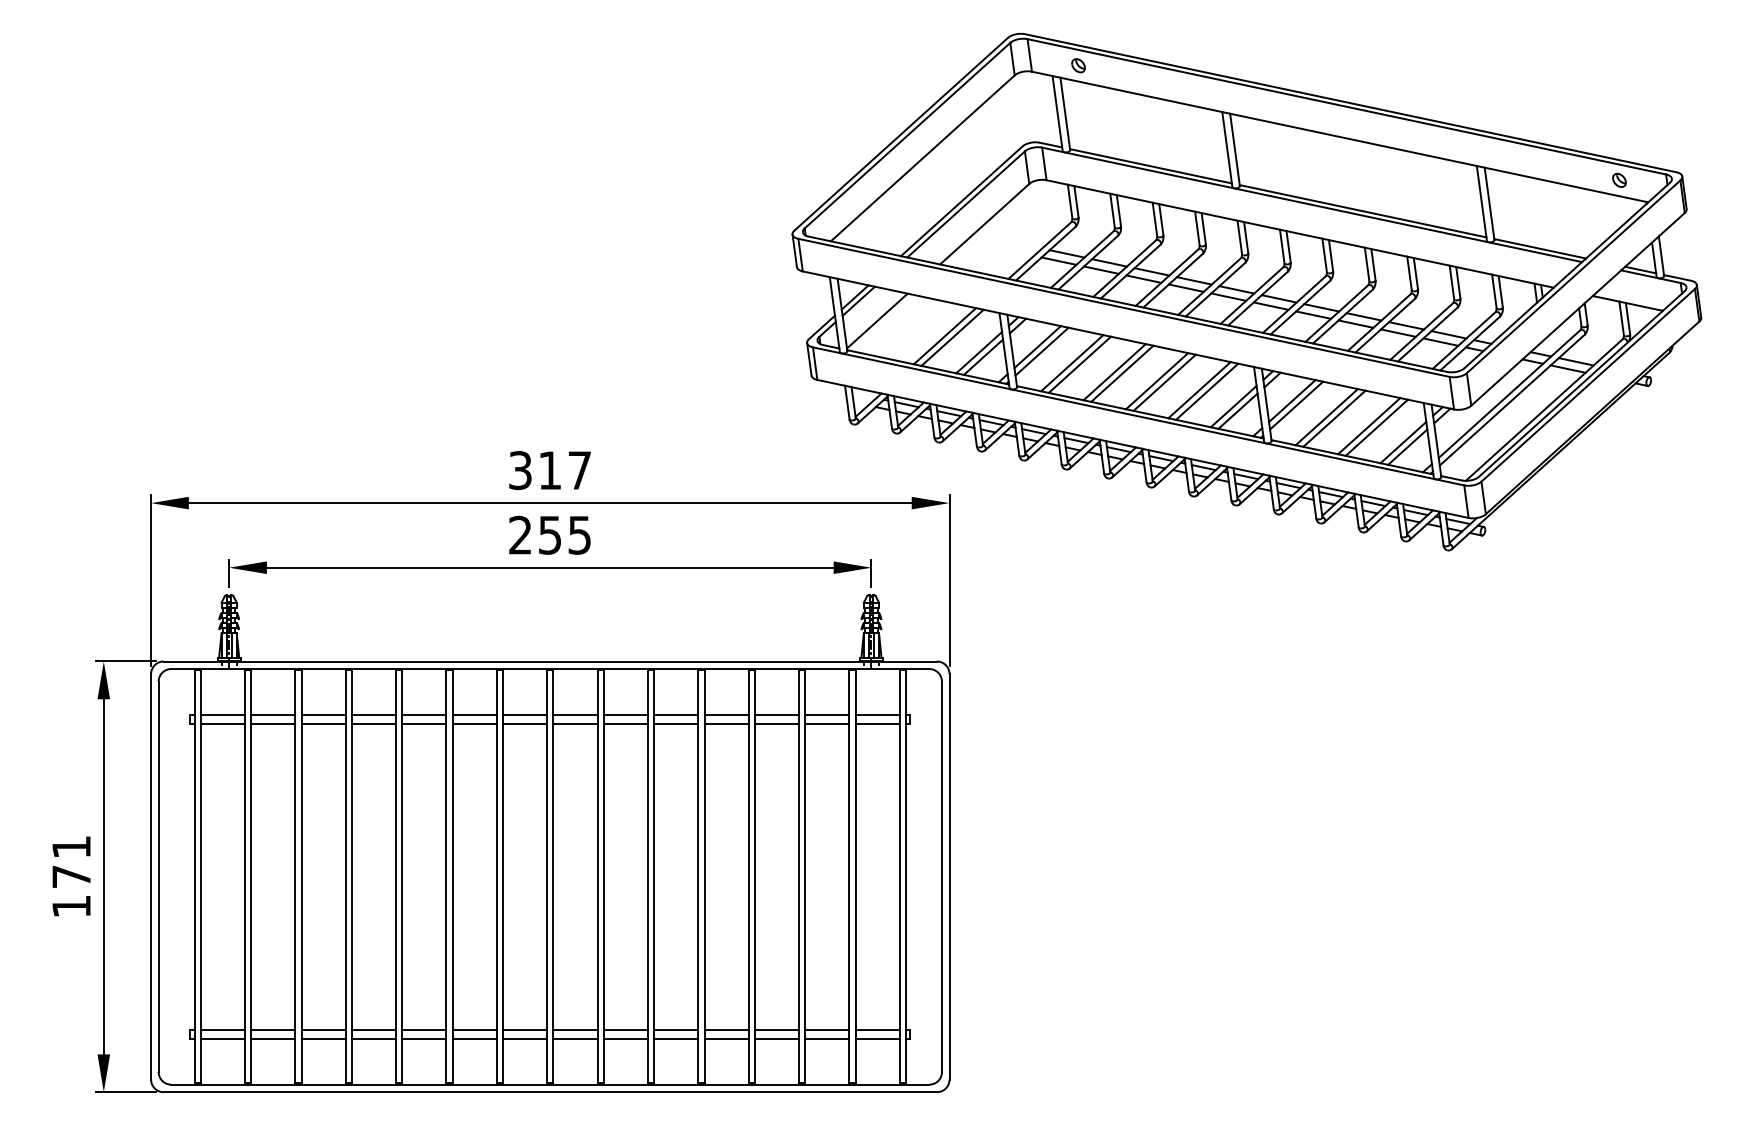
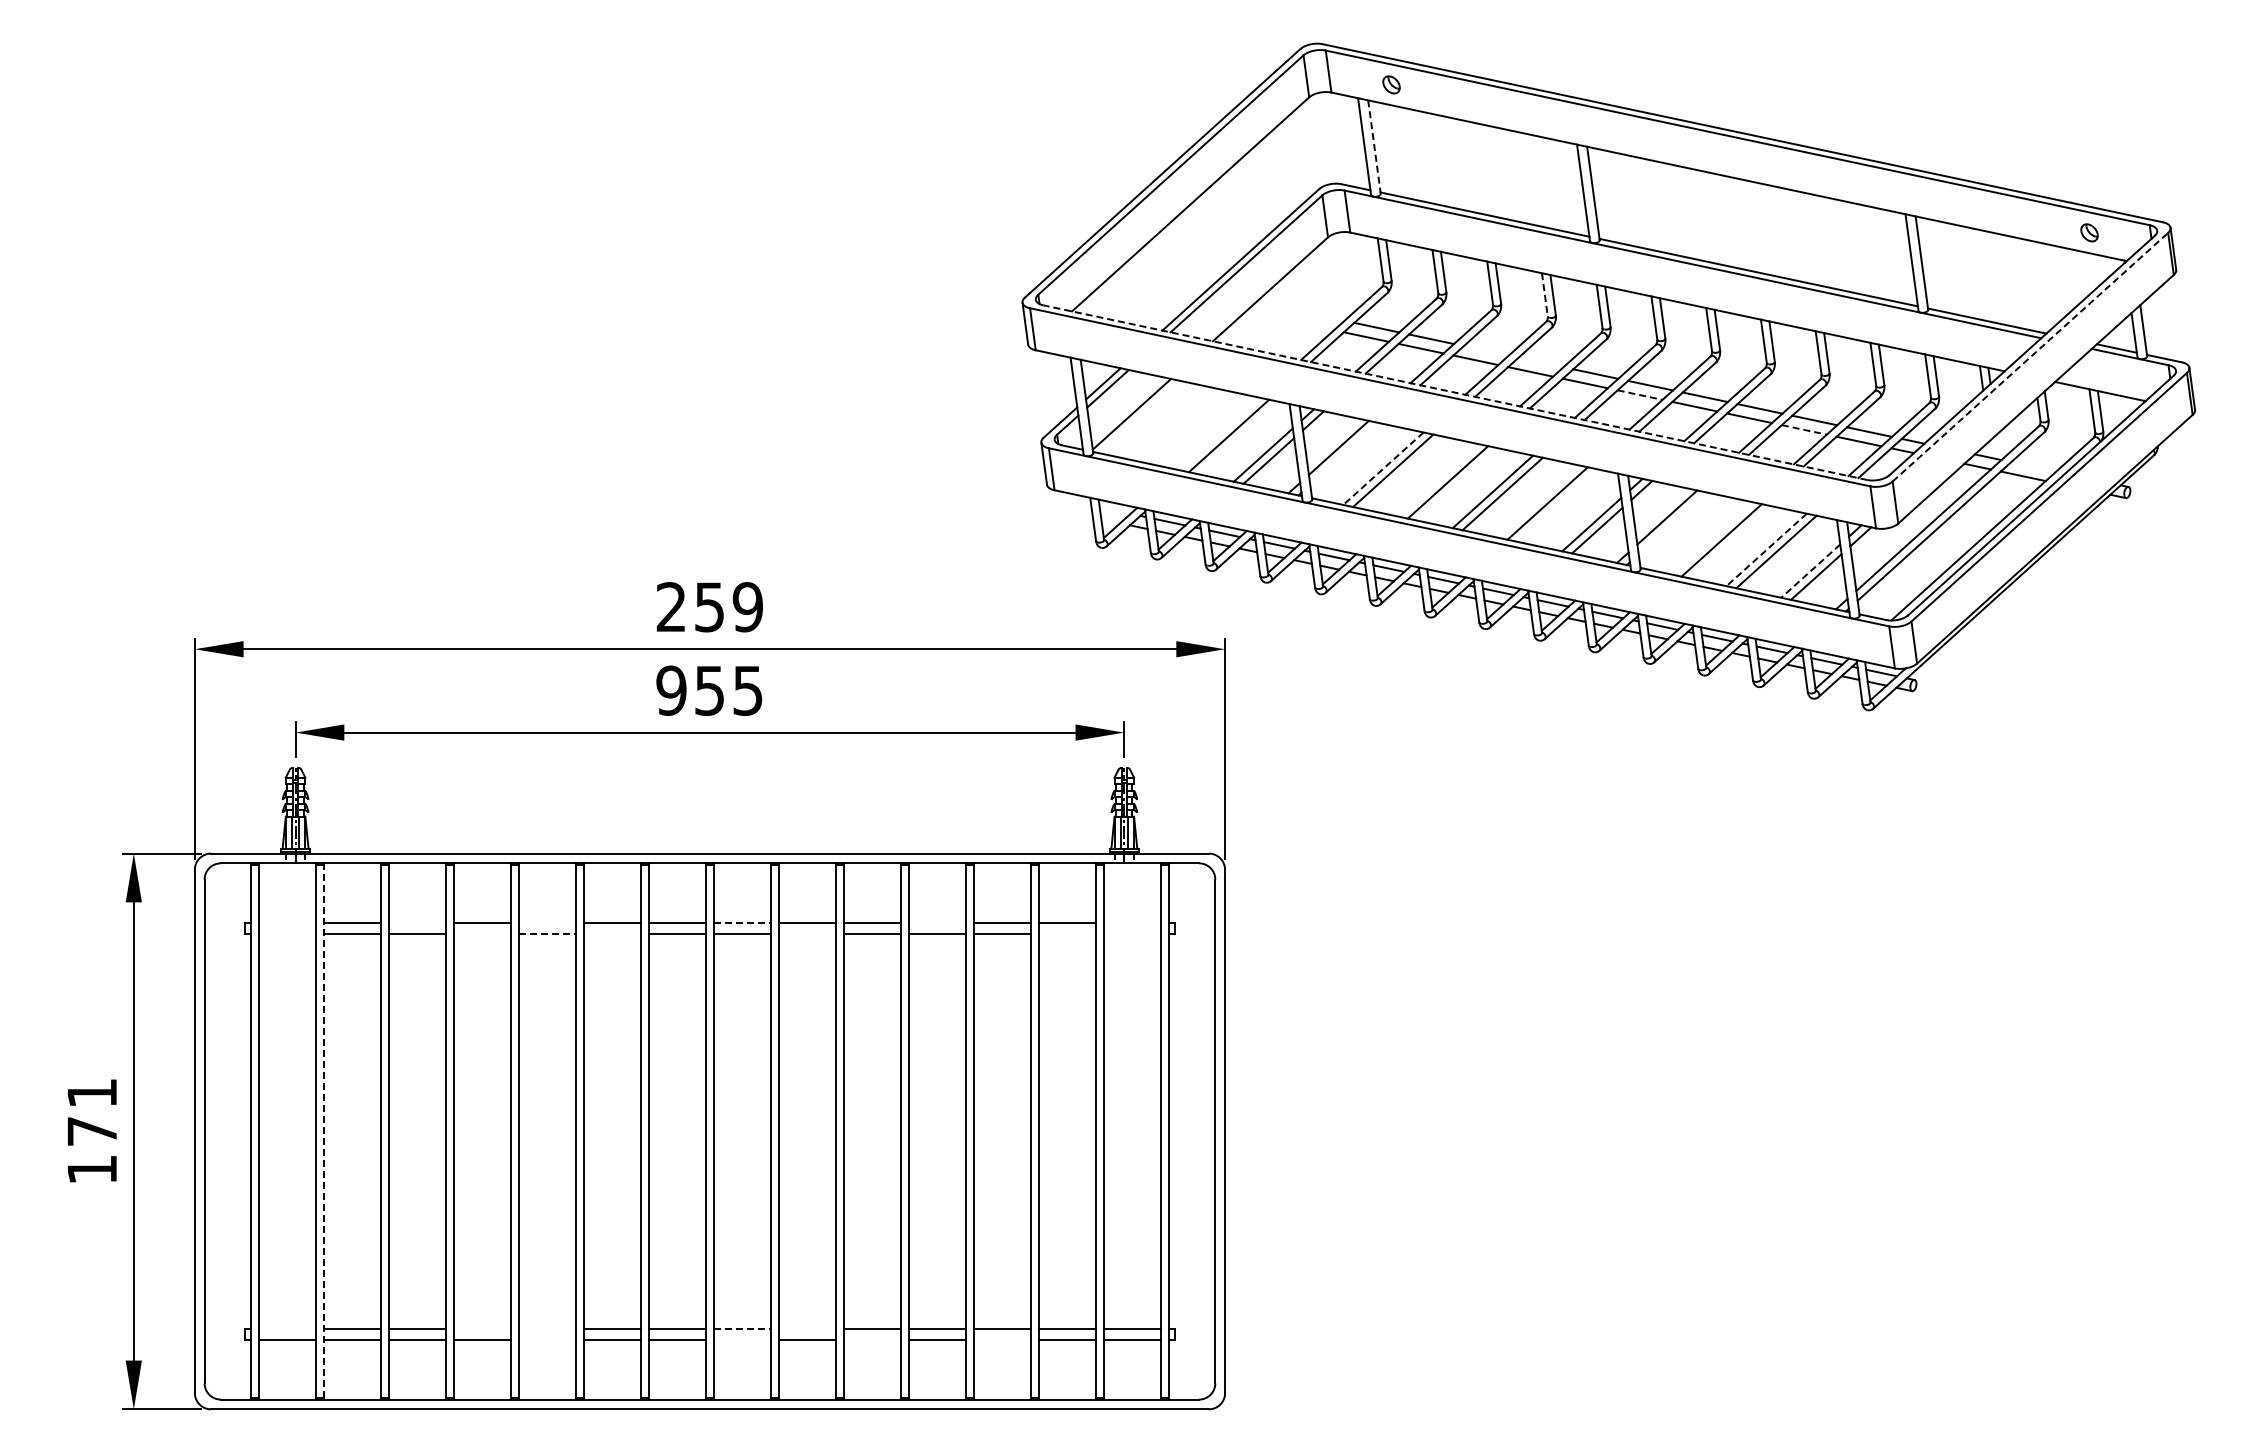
line: (1065, 114) -> (1374, 147), solid -> dashed
line: (1197, 228) -> (1544, 294), solid -> dashed
line: (1151, 271) -> (1485, 350), removed
line: (1573, 277) -> (2030, 357), solid -> dashed
line: (1193, 280) -> (1540, 362), removed
line: (1127, 304) -> (1454, 392), solid -> dashed
line: (1271, 306) -> (1640, 395), solid -> dashed
line: (1398, 332) -> (1804, 429), solid -> dashed
line: (945, 335) -> (1219, 433), removed
line: (1042, 351) -> (1344, 453), removed
line: (1576, 361) -> (2033, 466), removed
line: (1072, 363) -> (1383, 469), solid -> dashed
line: (1114, 372) -> (1438, 480), removed
line: (1207, 391) -> (1557, 505), removed
line: (1296, 405) -> (1672, 523), removed
line: (1326, 417) -> (1711, 538), removed
line: (1369, 426) -> (1766, 550), solid -> dashed
line: (1403, 442) -> (1810, 571), solid -> dashed
text: (549, 470) -> (709, 607), 317 -> 259
text: (520, 535) -> (671, 690), 255 -> 955
line: (222, 714) -> (287, 922), removed
line: (323, 714) -> (417, 922), removed
line: (424, 714) -> (547, 922), removed
line: (575, 714) -> (742, 922), solid -> dashed
line: (726, 714) -> (937, 922), removed
line: (877, 714) -> (1132, 922), removed
line: (222, 724) -> (287, 934), removed
line: (374, 724) -> (482, 934), removed
line: (424, 724) -> (547, 934), solid -> dashed
line: (474, 724) -> (612, 934), removed
line: (625, 724) -> (807, 934), removed
line: (827, 724) -> (1067, 934), removed
line: (877, 724) -> (1132, 934), removed
line: (251, 876) -> (324, 1131), solid -> dashed
line: (222, 1029) -> (287, 1328), removed
line: (374, 1029) -> (482, 1328), removed
line: (424, 1029) -> (547, 1328), removed
line: (575, 1029) -> (742, 1328), solid -> dashed
line: (625, 1029) -> (807, 1328), removed
line: (424, 1038) -> (547, 1340), removed
line: (575, 1038) -> (742, 1340), removed
line: (676, 1038) -> (872, 1340), removed
line: (777, 1038) -> (1002, 1340), removed

